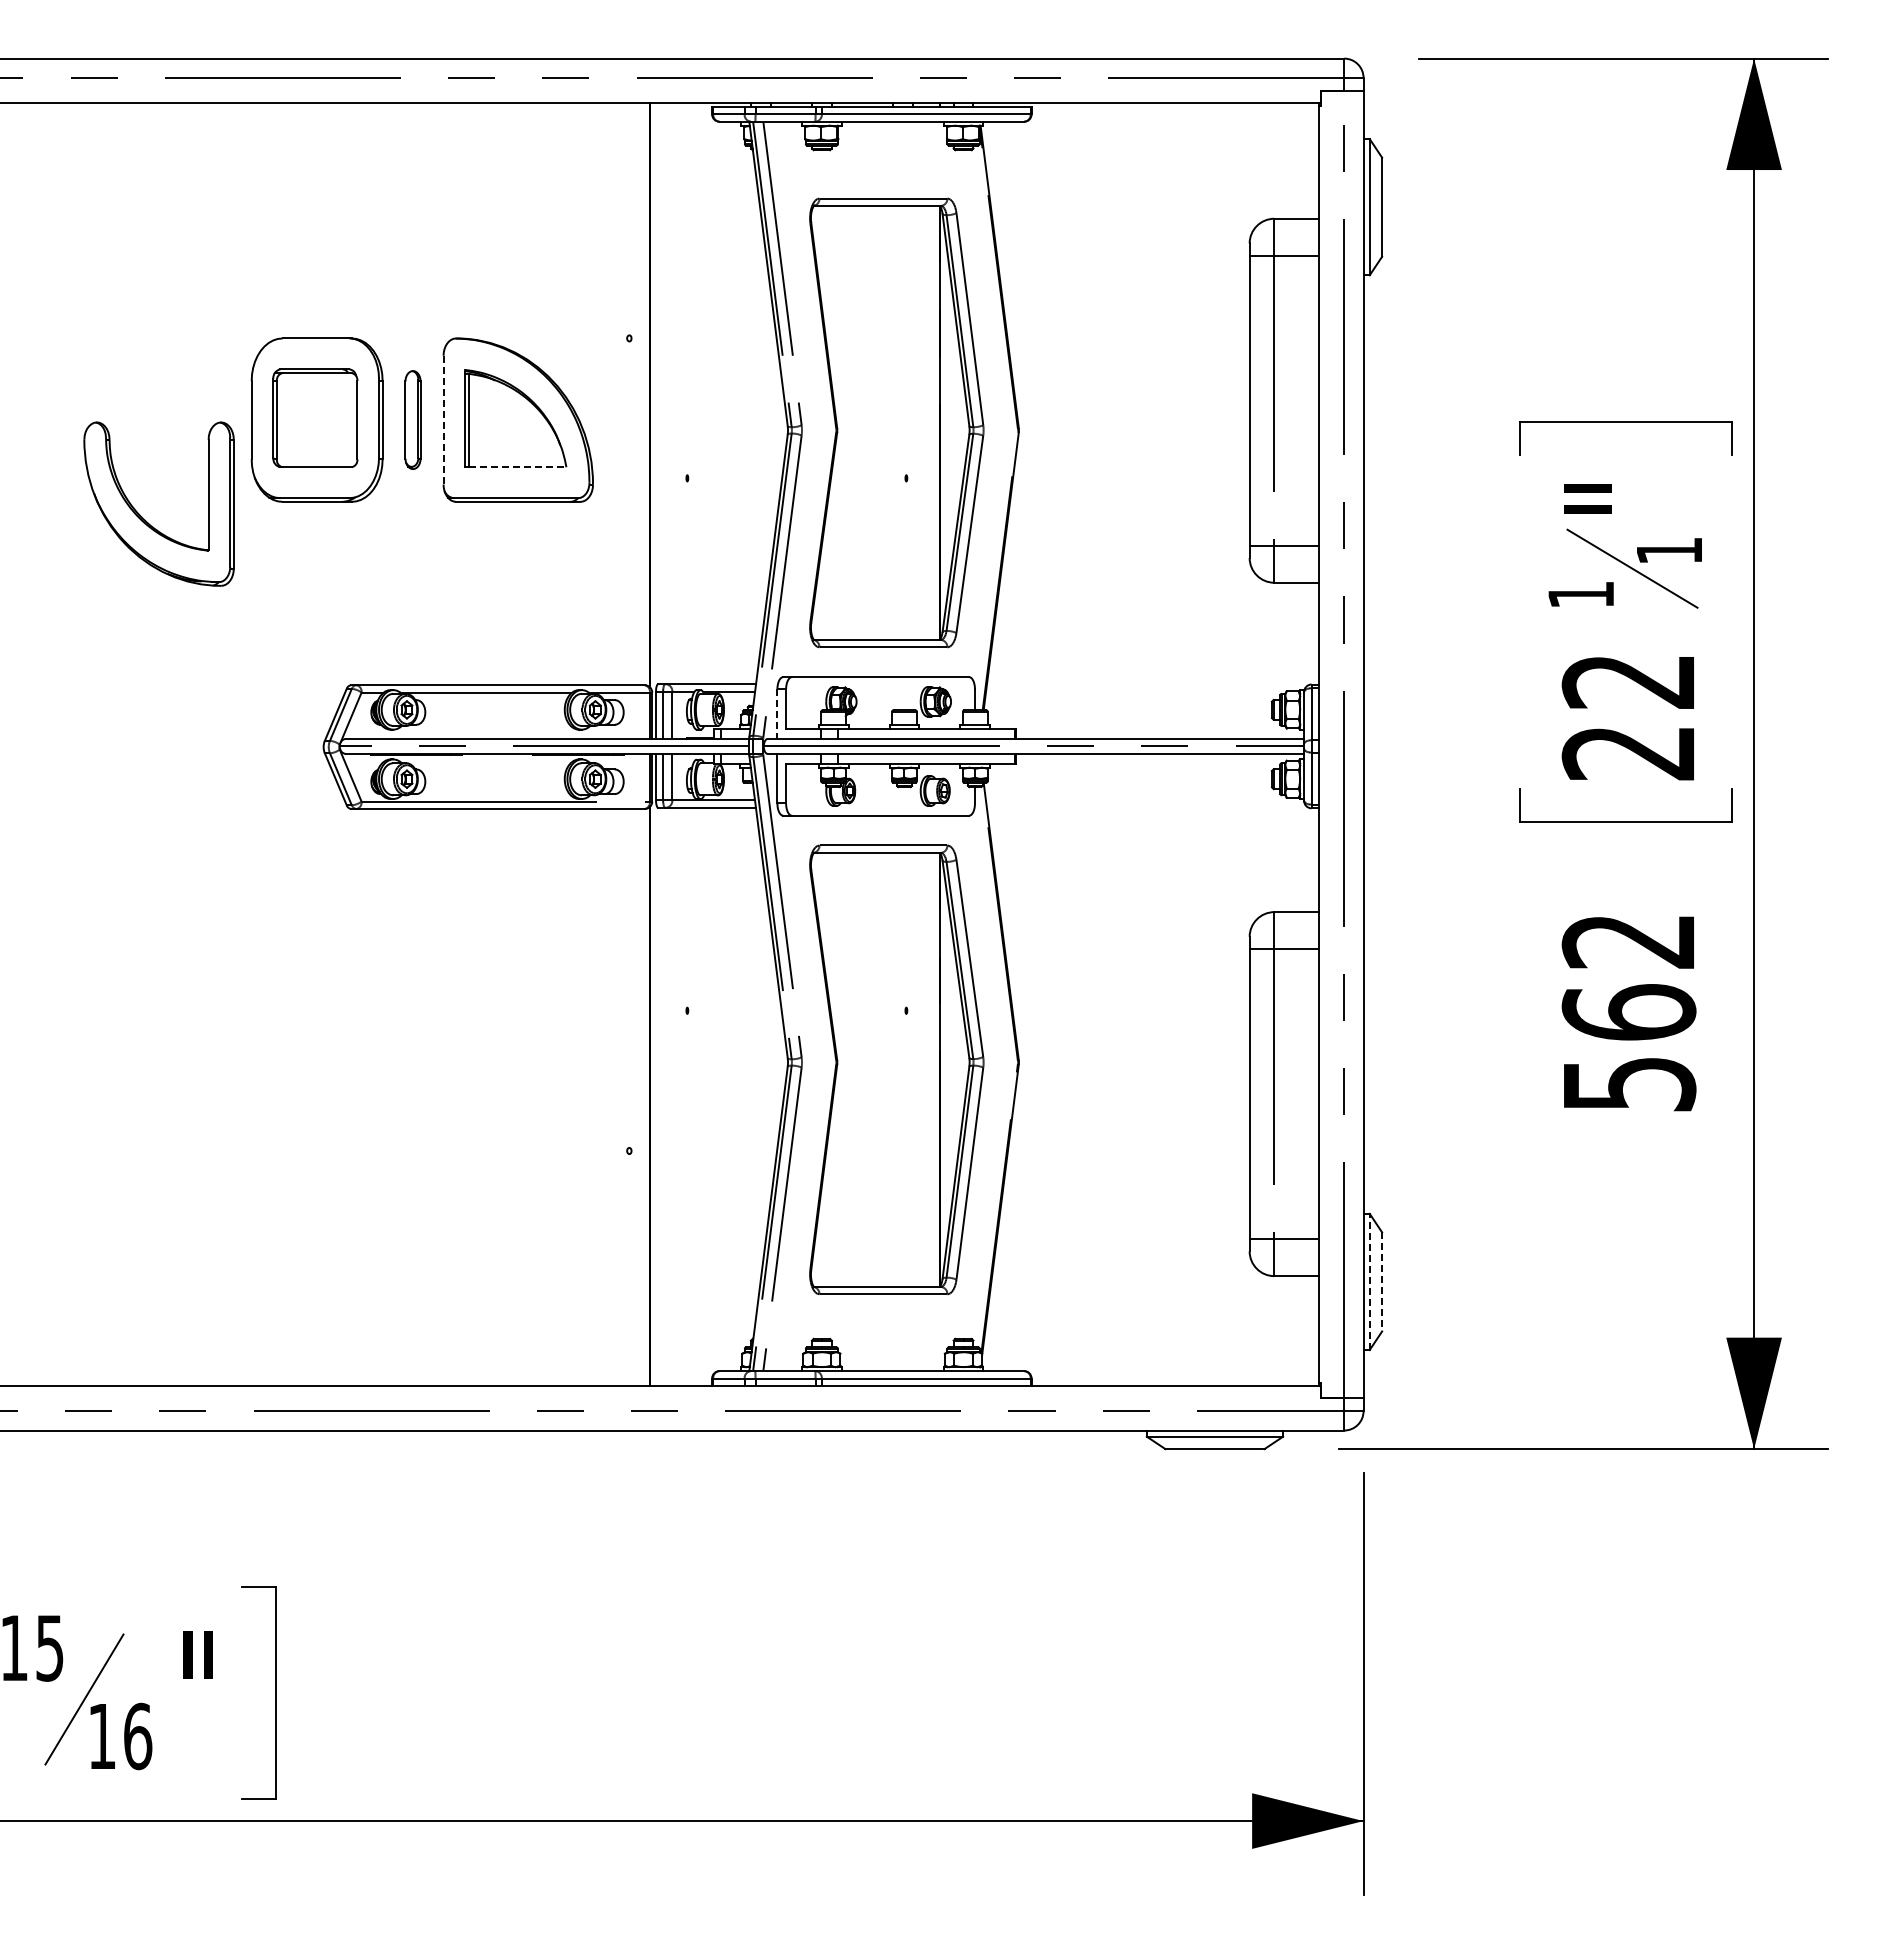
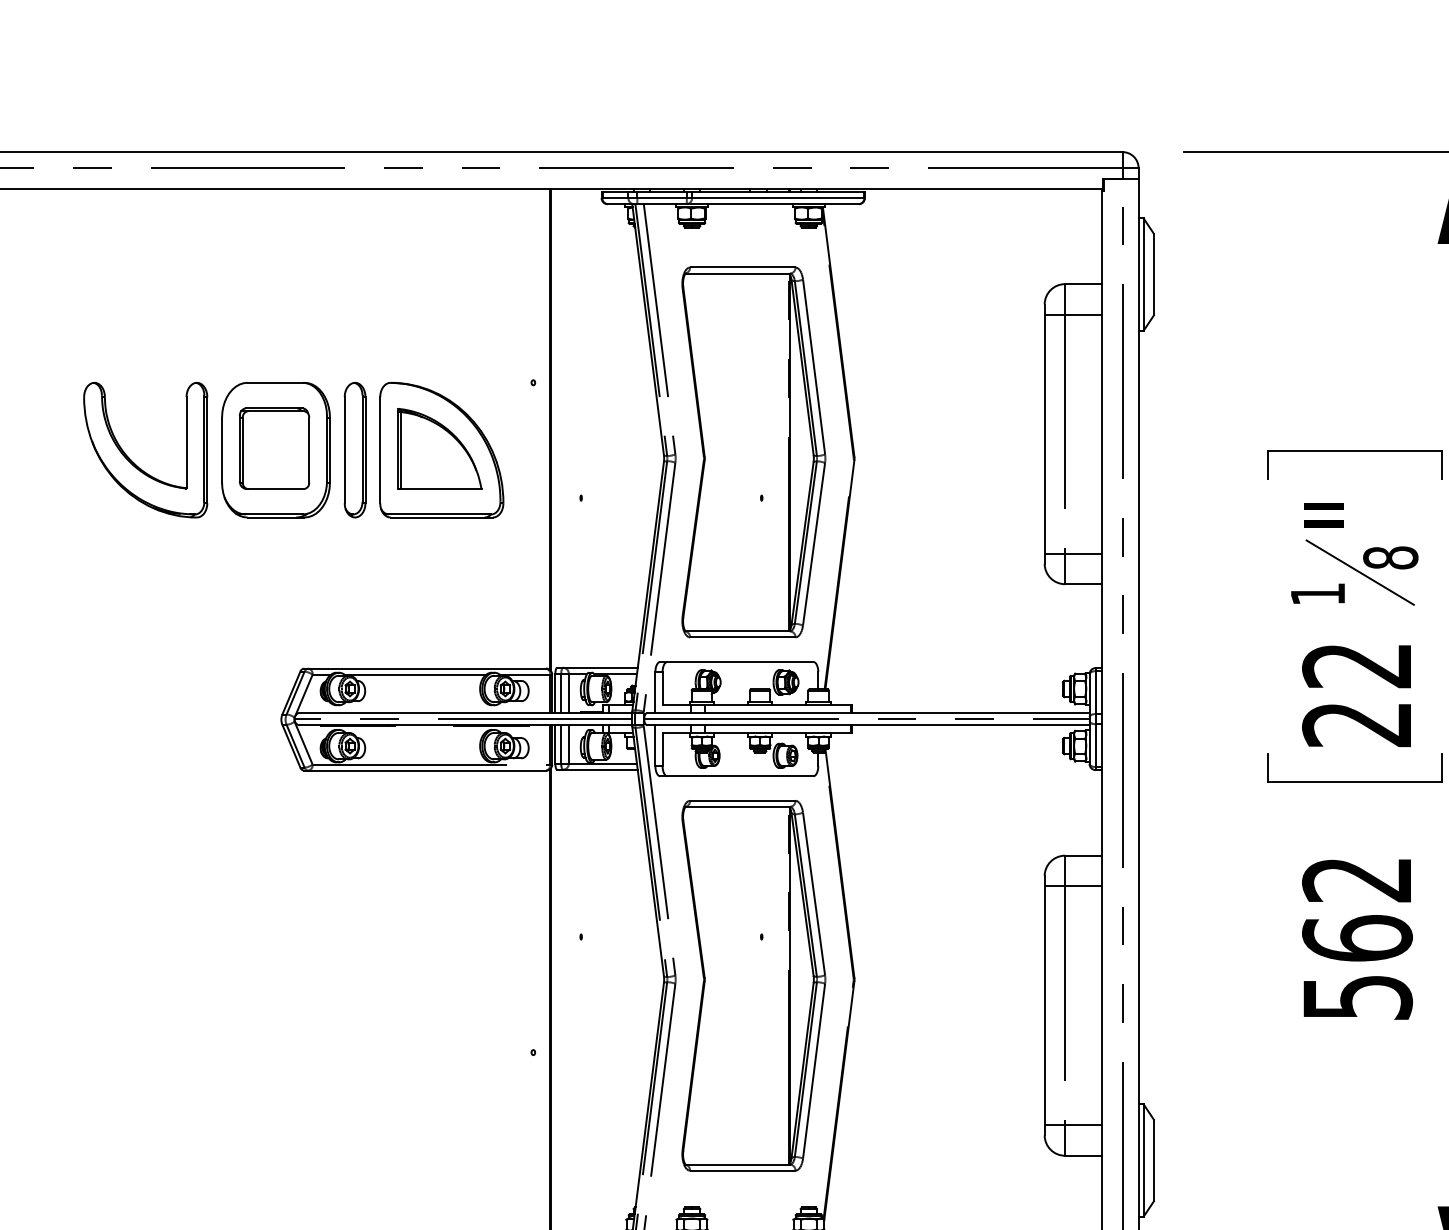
part: (412, 419) -> (354, 449), size x1.67
line: (443, 420) -> (380, 450), dashed -> solid
line: (517, 467) -> (441, 489), dashed -> solid
part: (144, 518) -> (133, 461), moved
text: (1669, 550) -> (1390, 557), 1 -> 8
line: (777, 714) -> (655, 692), dashed -> solid
line: (1369, 1281) -> (1143, 1160), dashed -> solid
line: (1382, 1281) -> (1154, 1160), dashed -> solid

